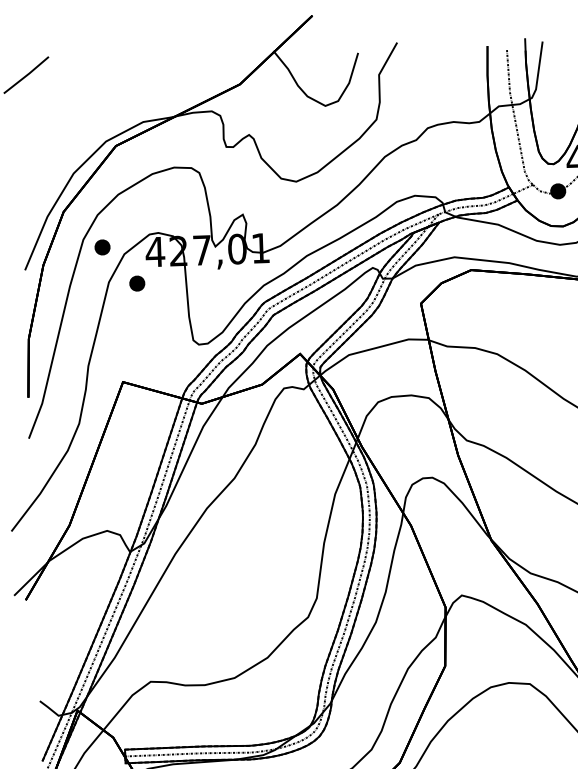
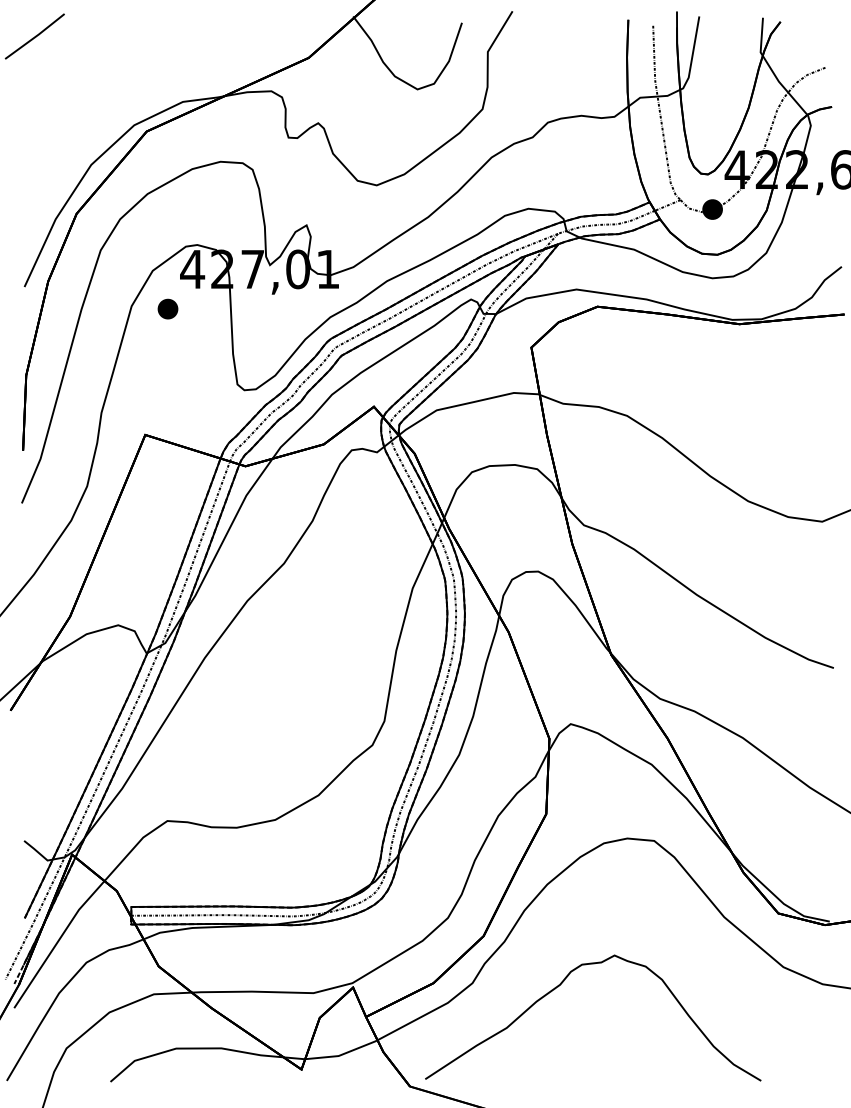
part: (102, 246) -> (124, 260), removed

